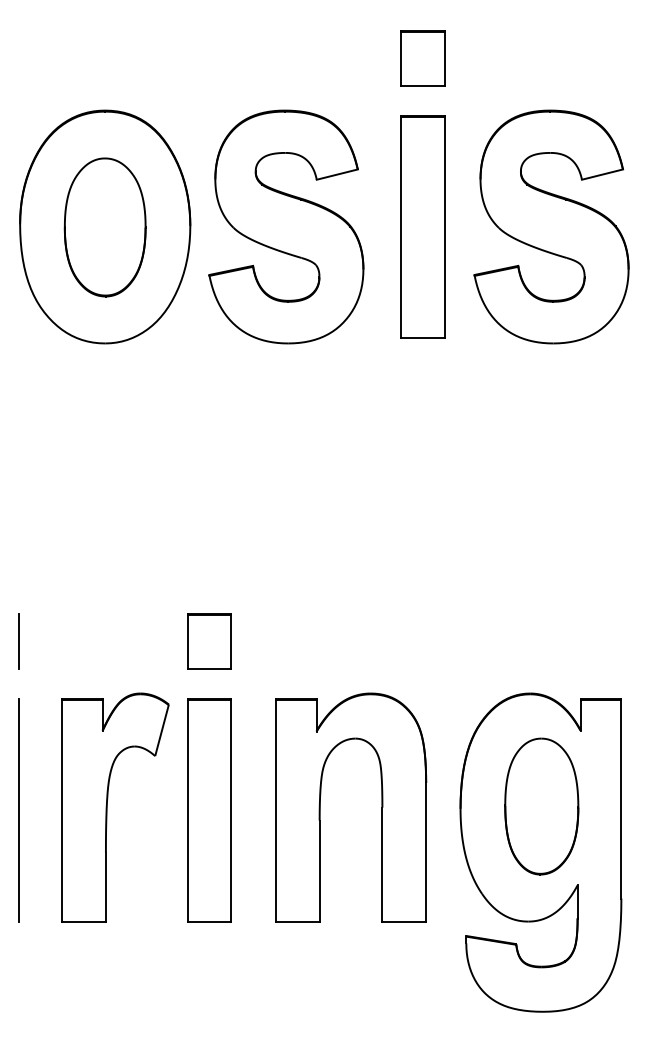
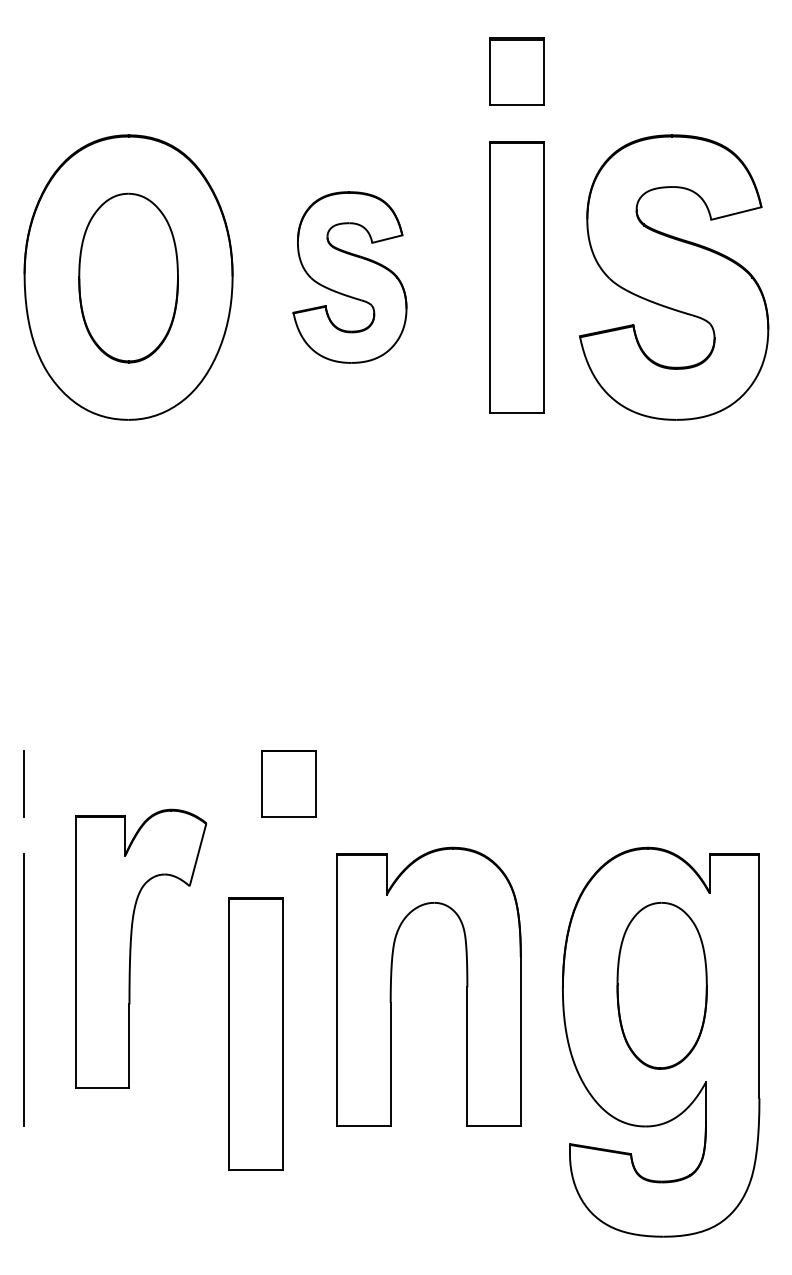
part: (285, 226) -> (349, 277), size x0.6
part: (209, 640) -> (288, 783), moved
part: (107, 807) -> (131, 948), moved
part: (209, 809) -> (255, 1033), moved

